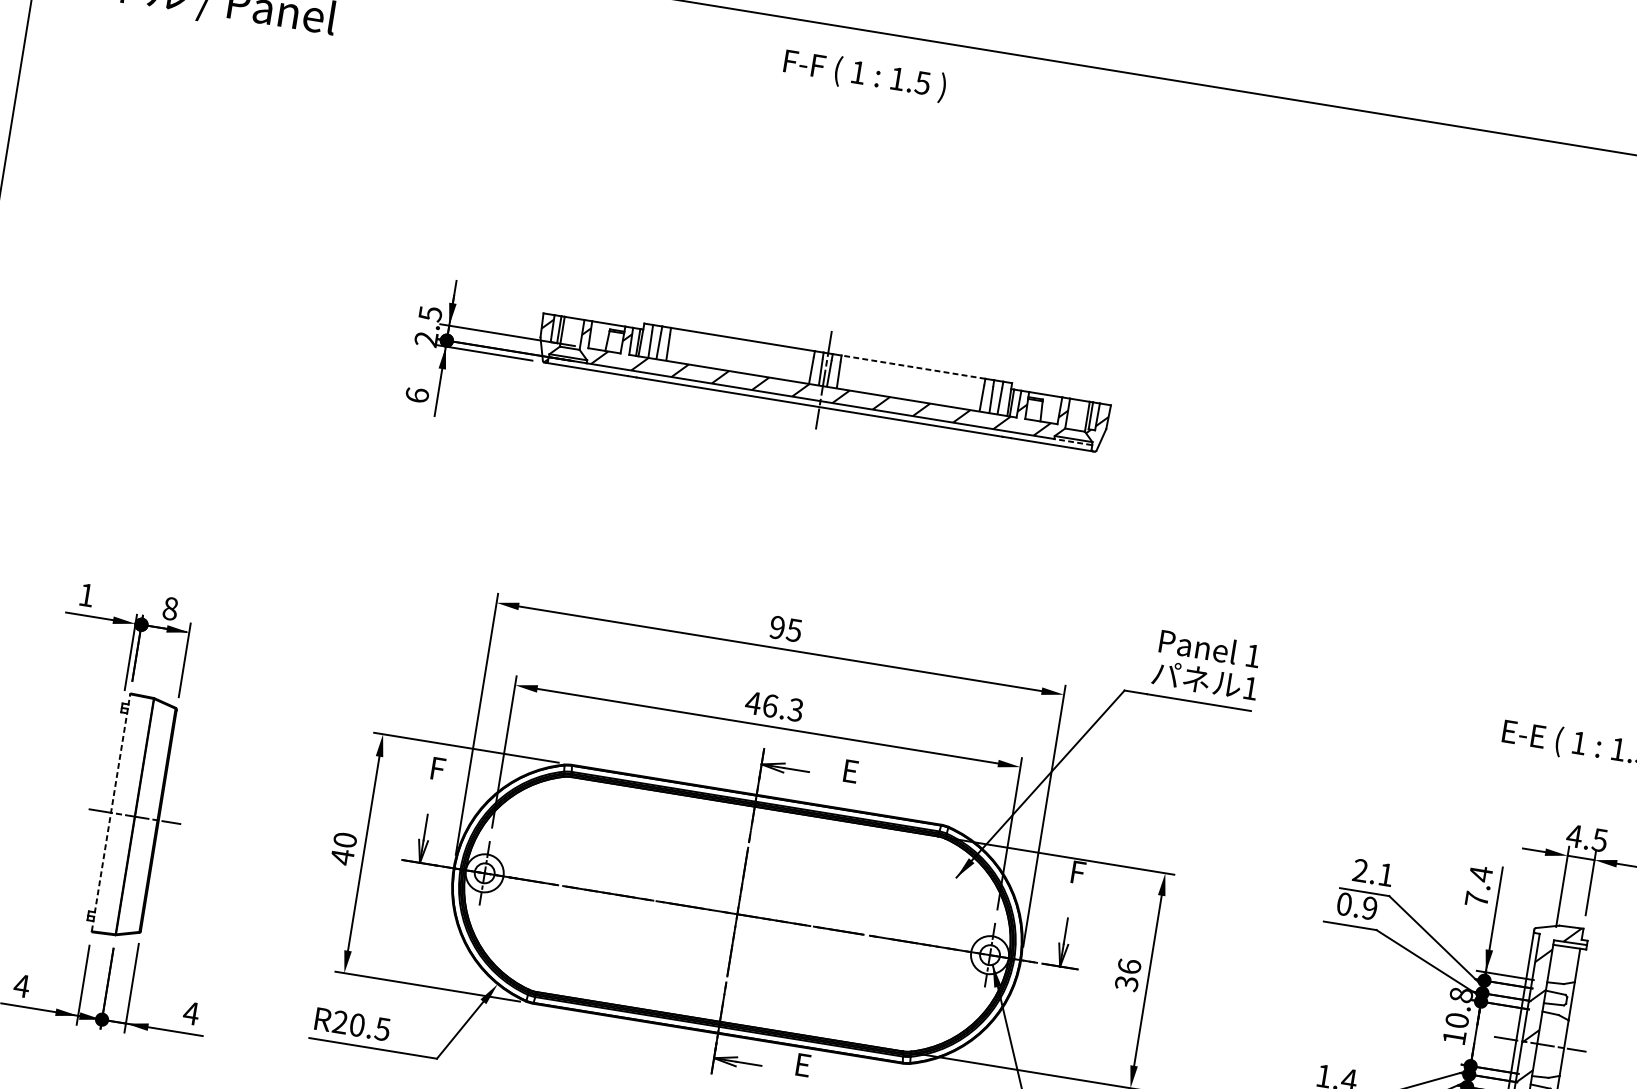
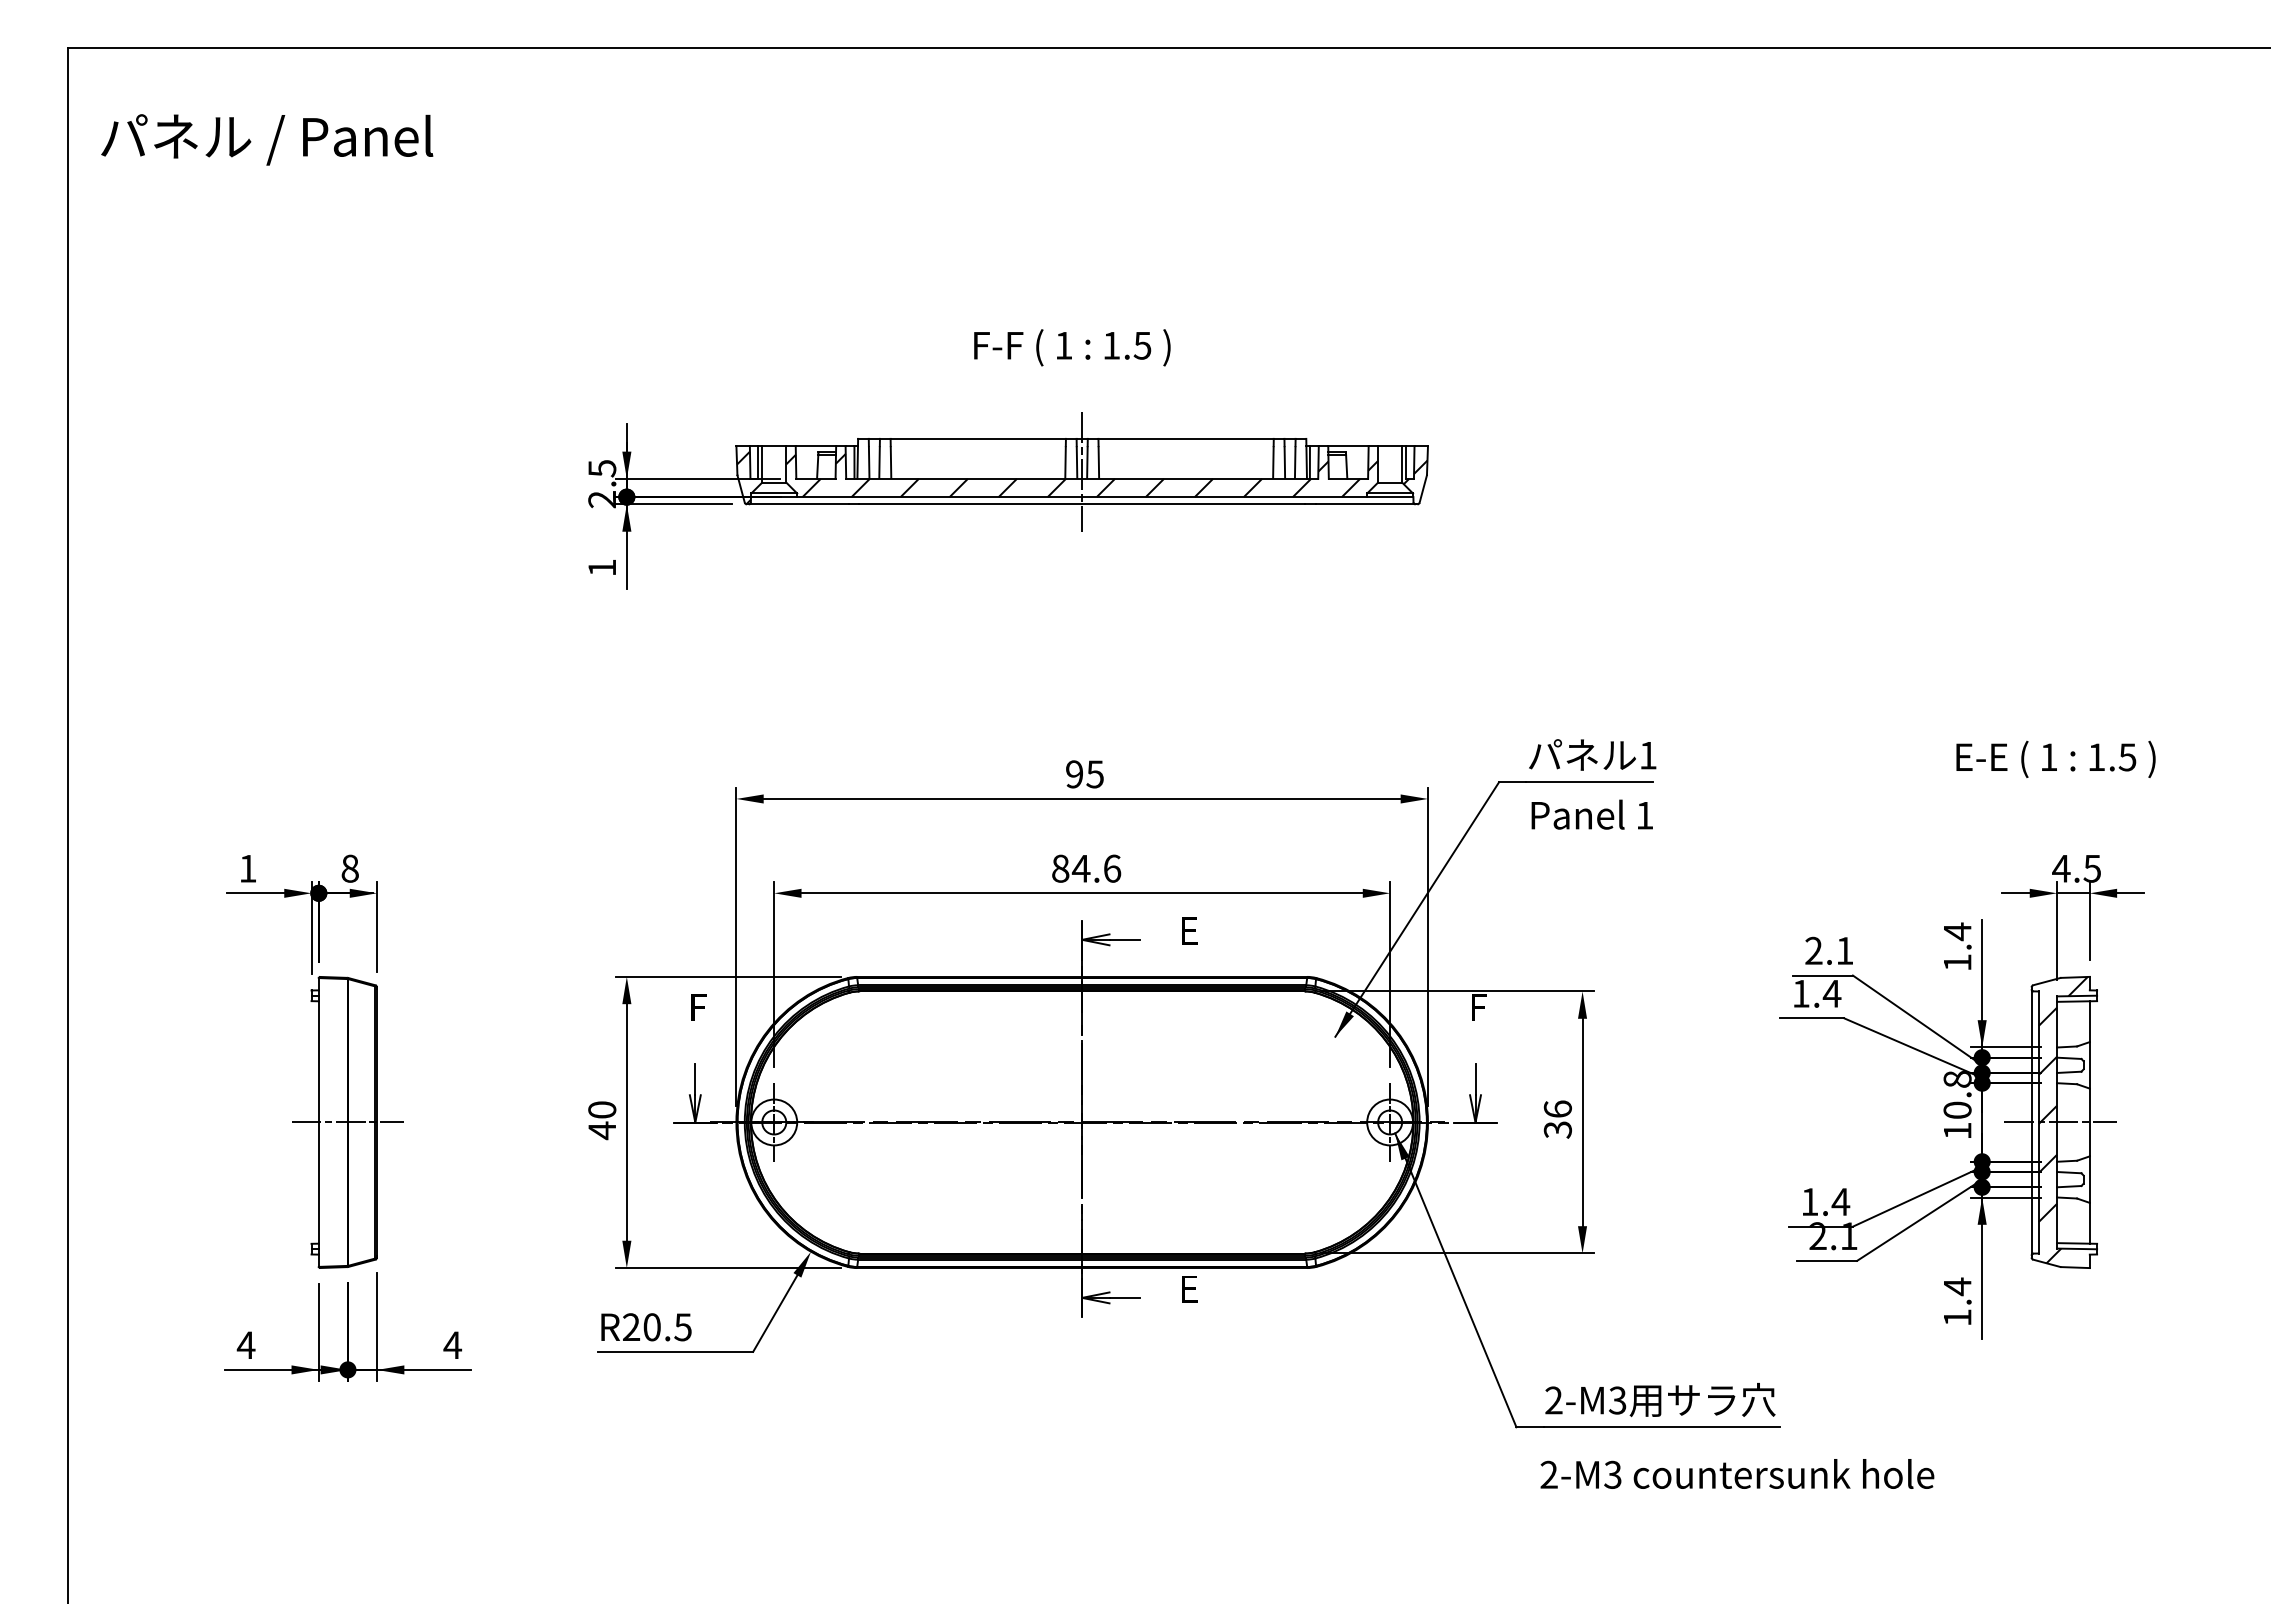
text: (865, 75) -> (1072, 347), moved
line: (913, 366) -> (1186, 438), dashed -> solid
text: (417, 395) -> (602, 567), 6 -> 1
line: (1073, 442) -> (1390, 497), dashed -> solid
text: (1209, 648) -> (1591, 814), moved
text: (774, 706) -> (1086, 868), 46.3 -> 84.6
line: (110, 811) -> (318, 1121), dashed -> solid
text: (1476, 899) -> (1957, 962), 7.4 -> 1.4
text: (1357, 906) -> (1816, 993), 0.9 -> 1.4

